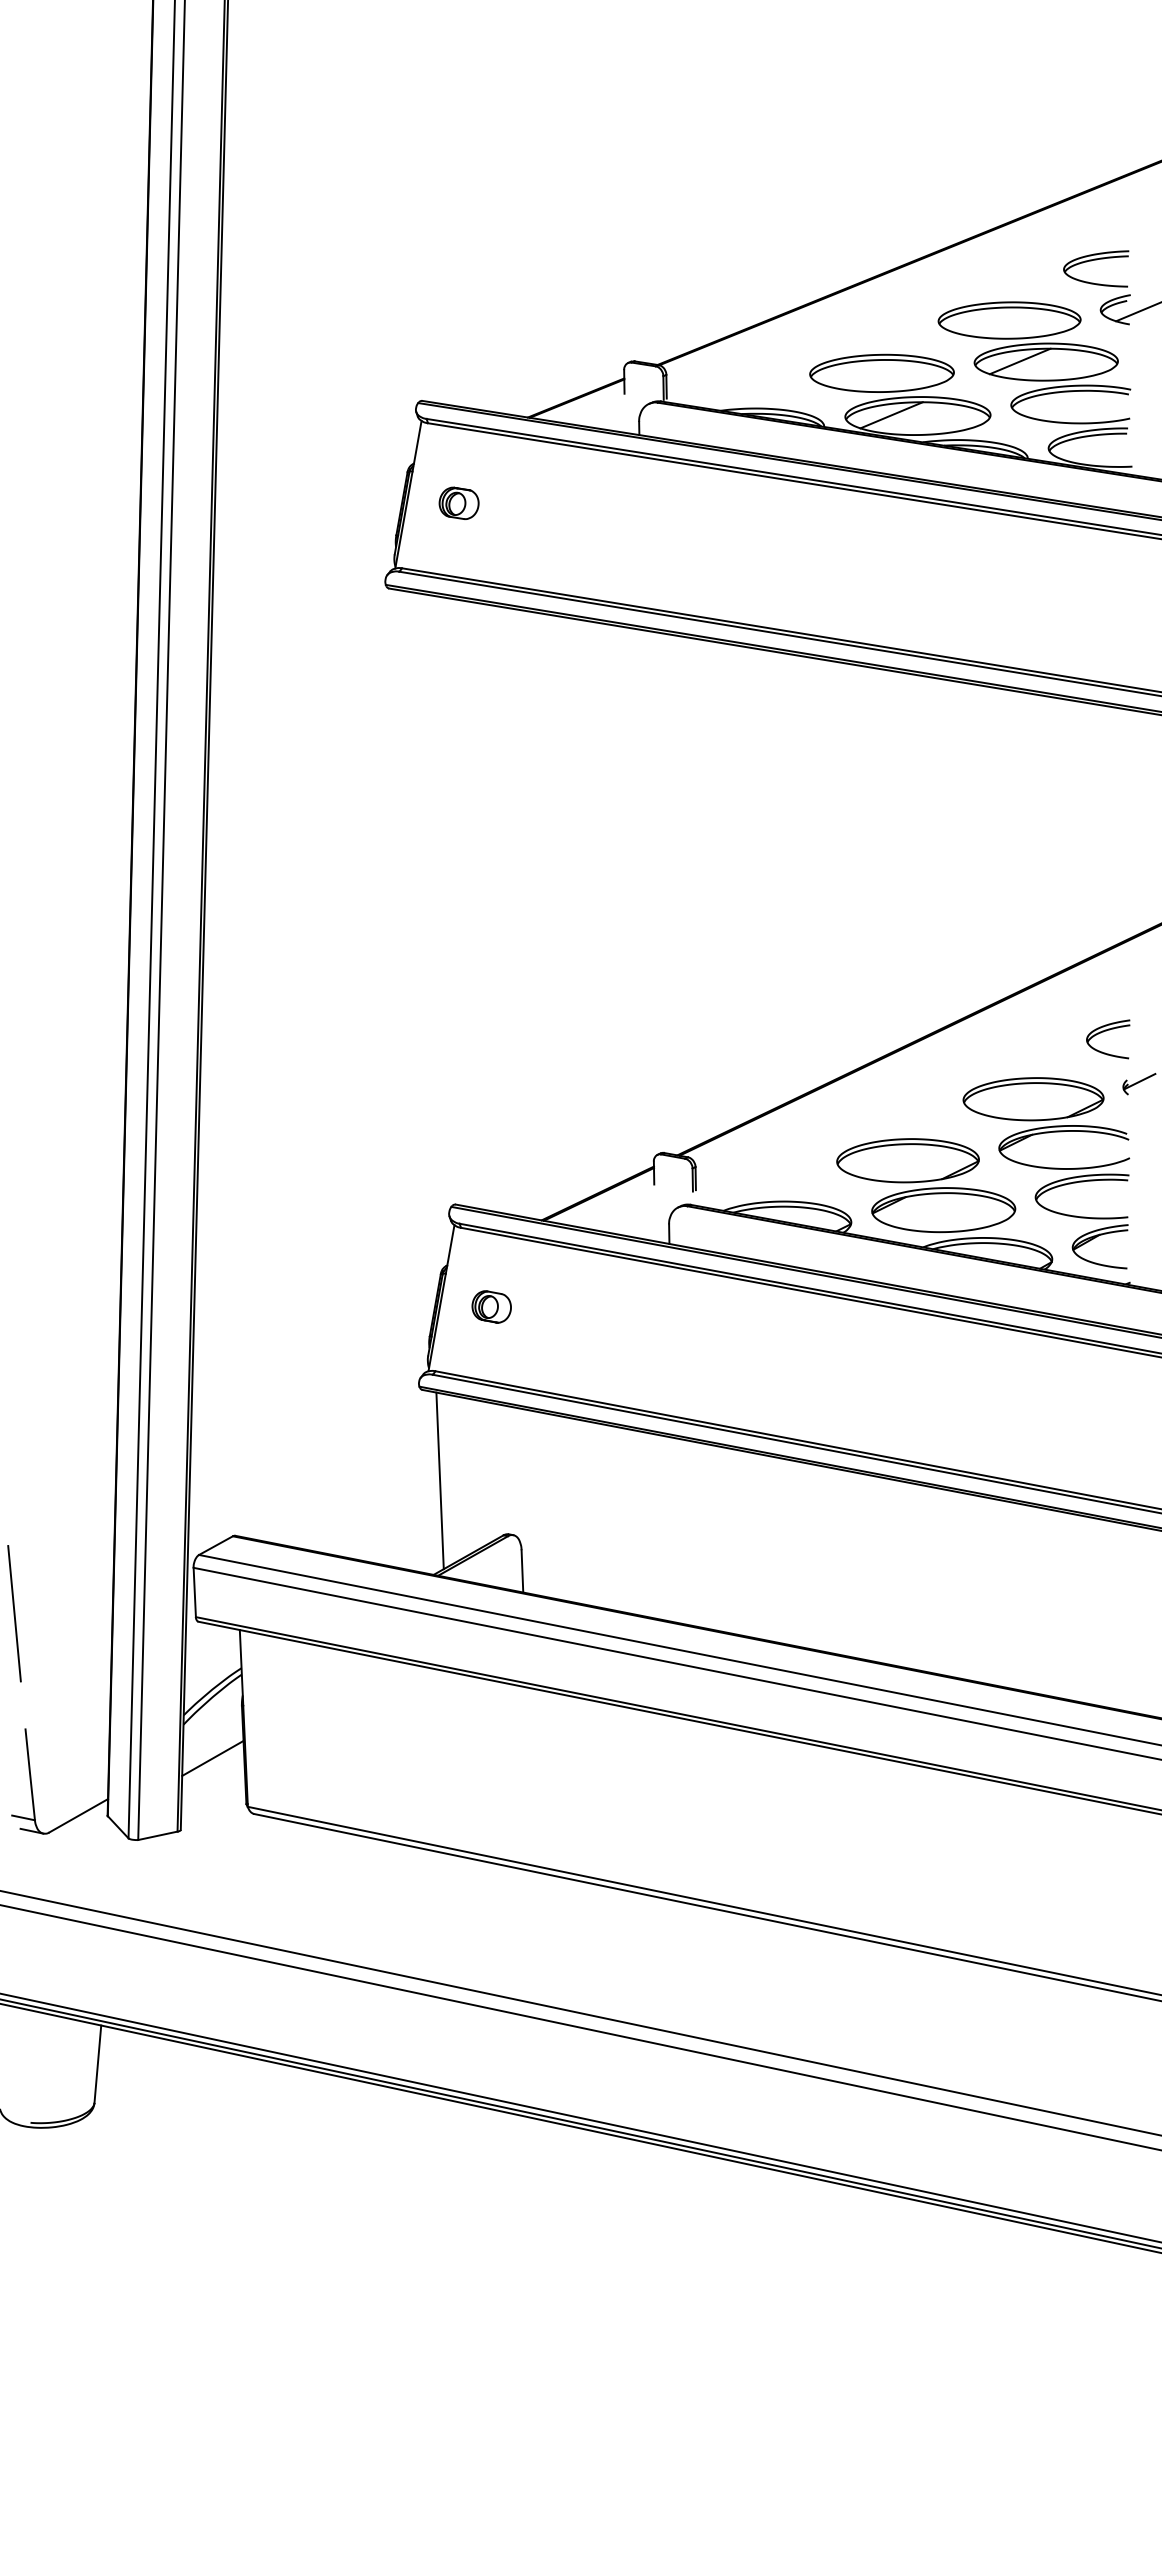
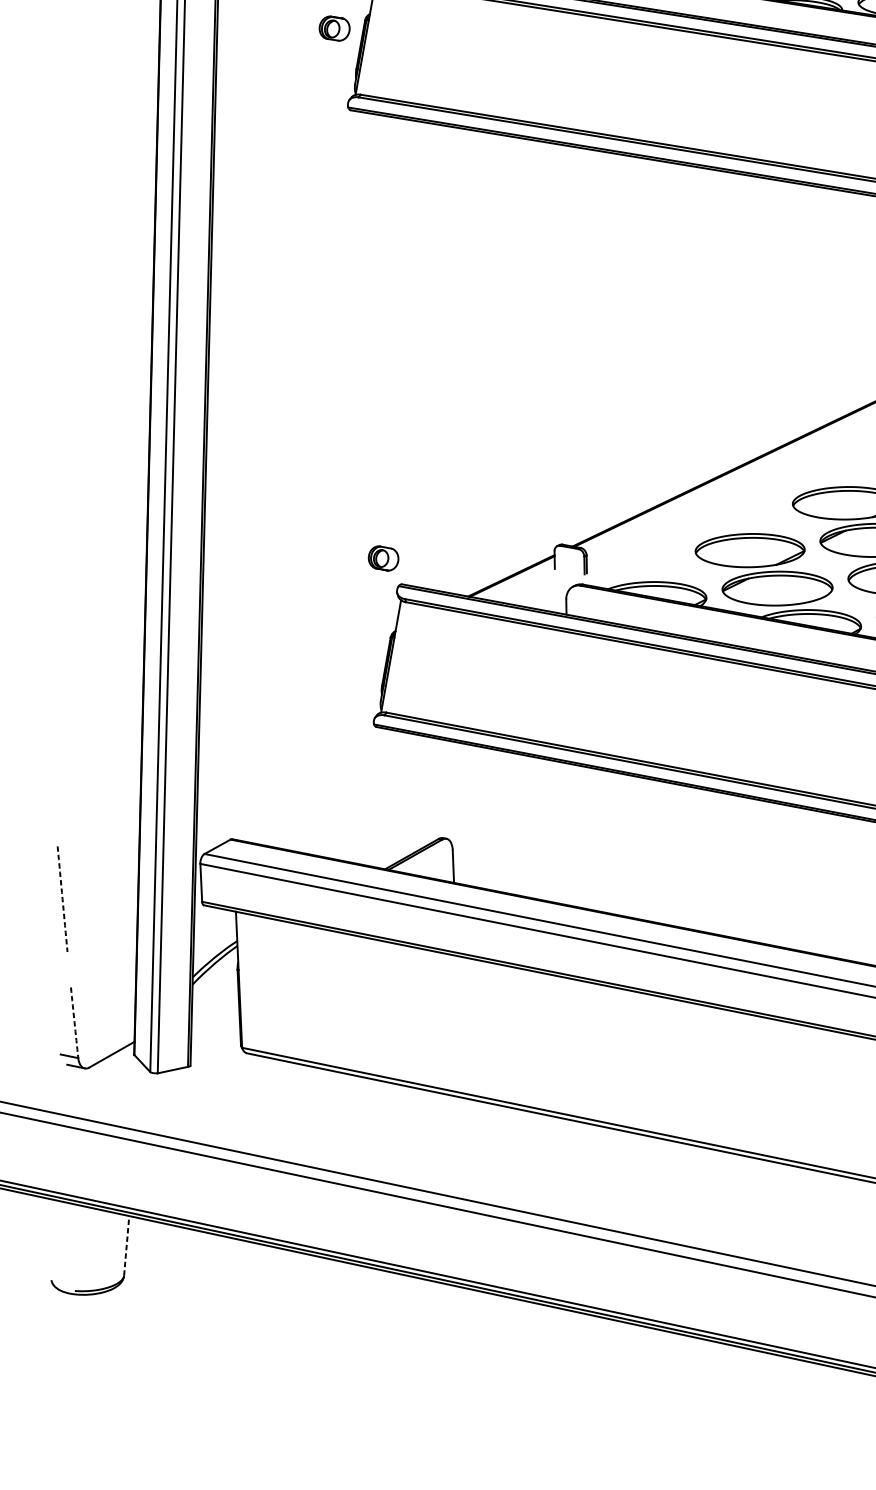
part: (458, 502) -> (334, 27), moved
part: (491, 1306) -> (383, 558), moved
line: (439, 1480) -> (389, 796), removed
line: (14, 1613) -> (62, 899), solid -> dashed
line: (212, 1757) -> (214, 1009), removed
line: (30, 1774) -> (74, 1022), solid -> dashed
line: (97, 2064) -> (126, 1246), solid -> dashed

